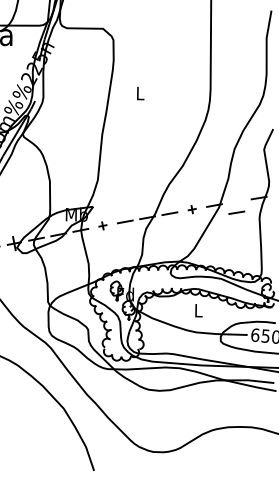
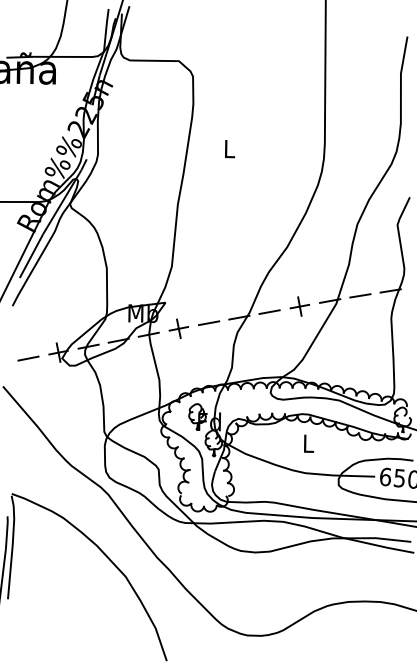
part: (191, 209) -> (299, 306), size x1.67
line: (236, 212) -> (360, 295), moved
part: (102, 225) -> (178, 328), size x1.67

